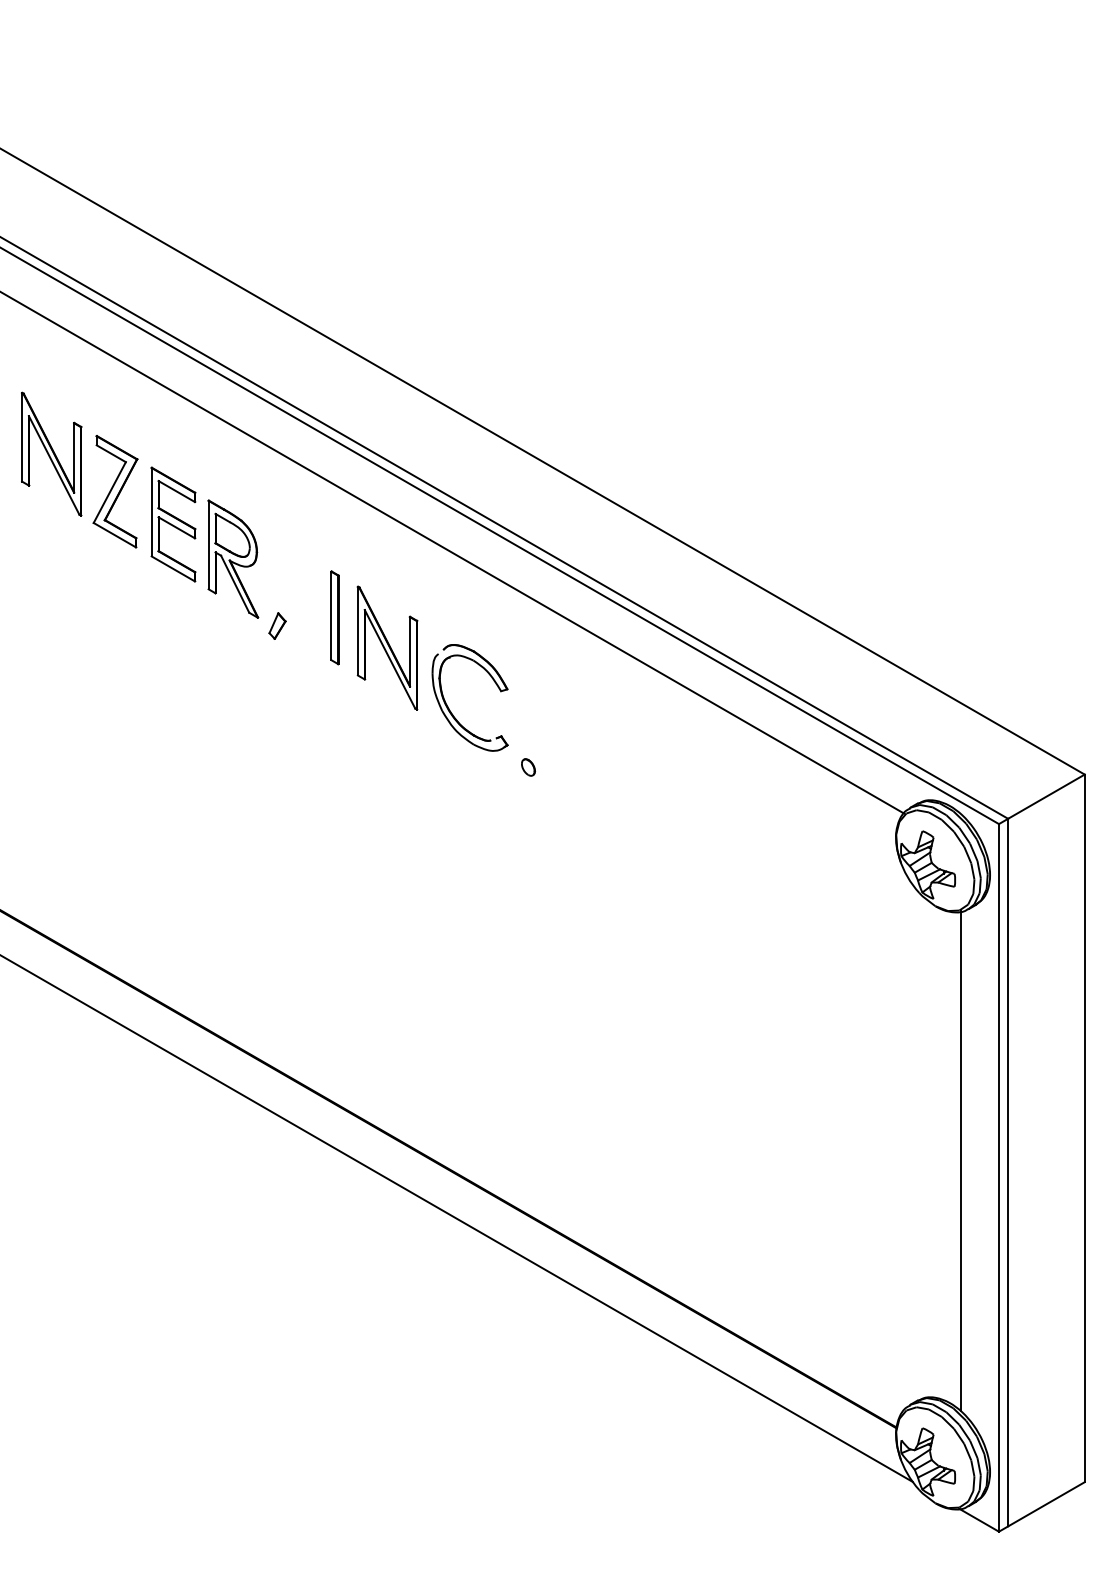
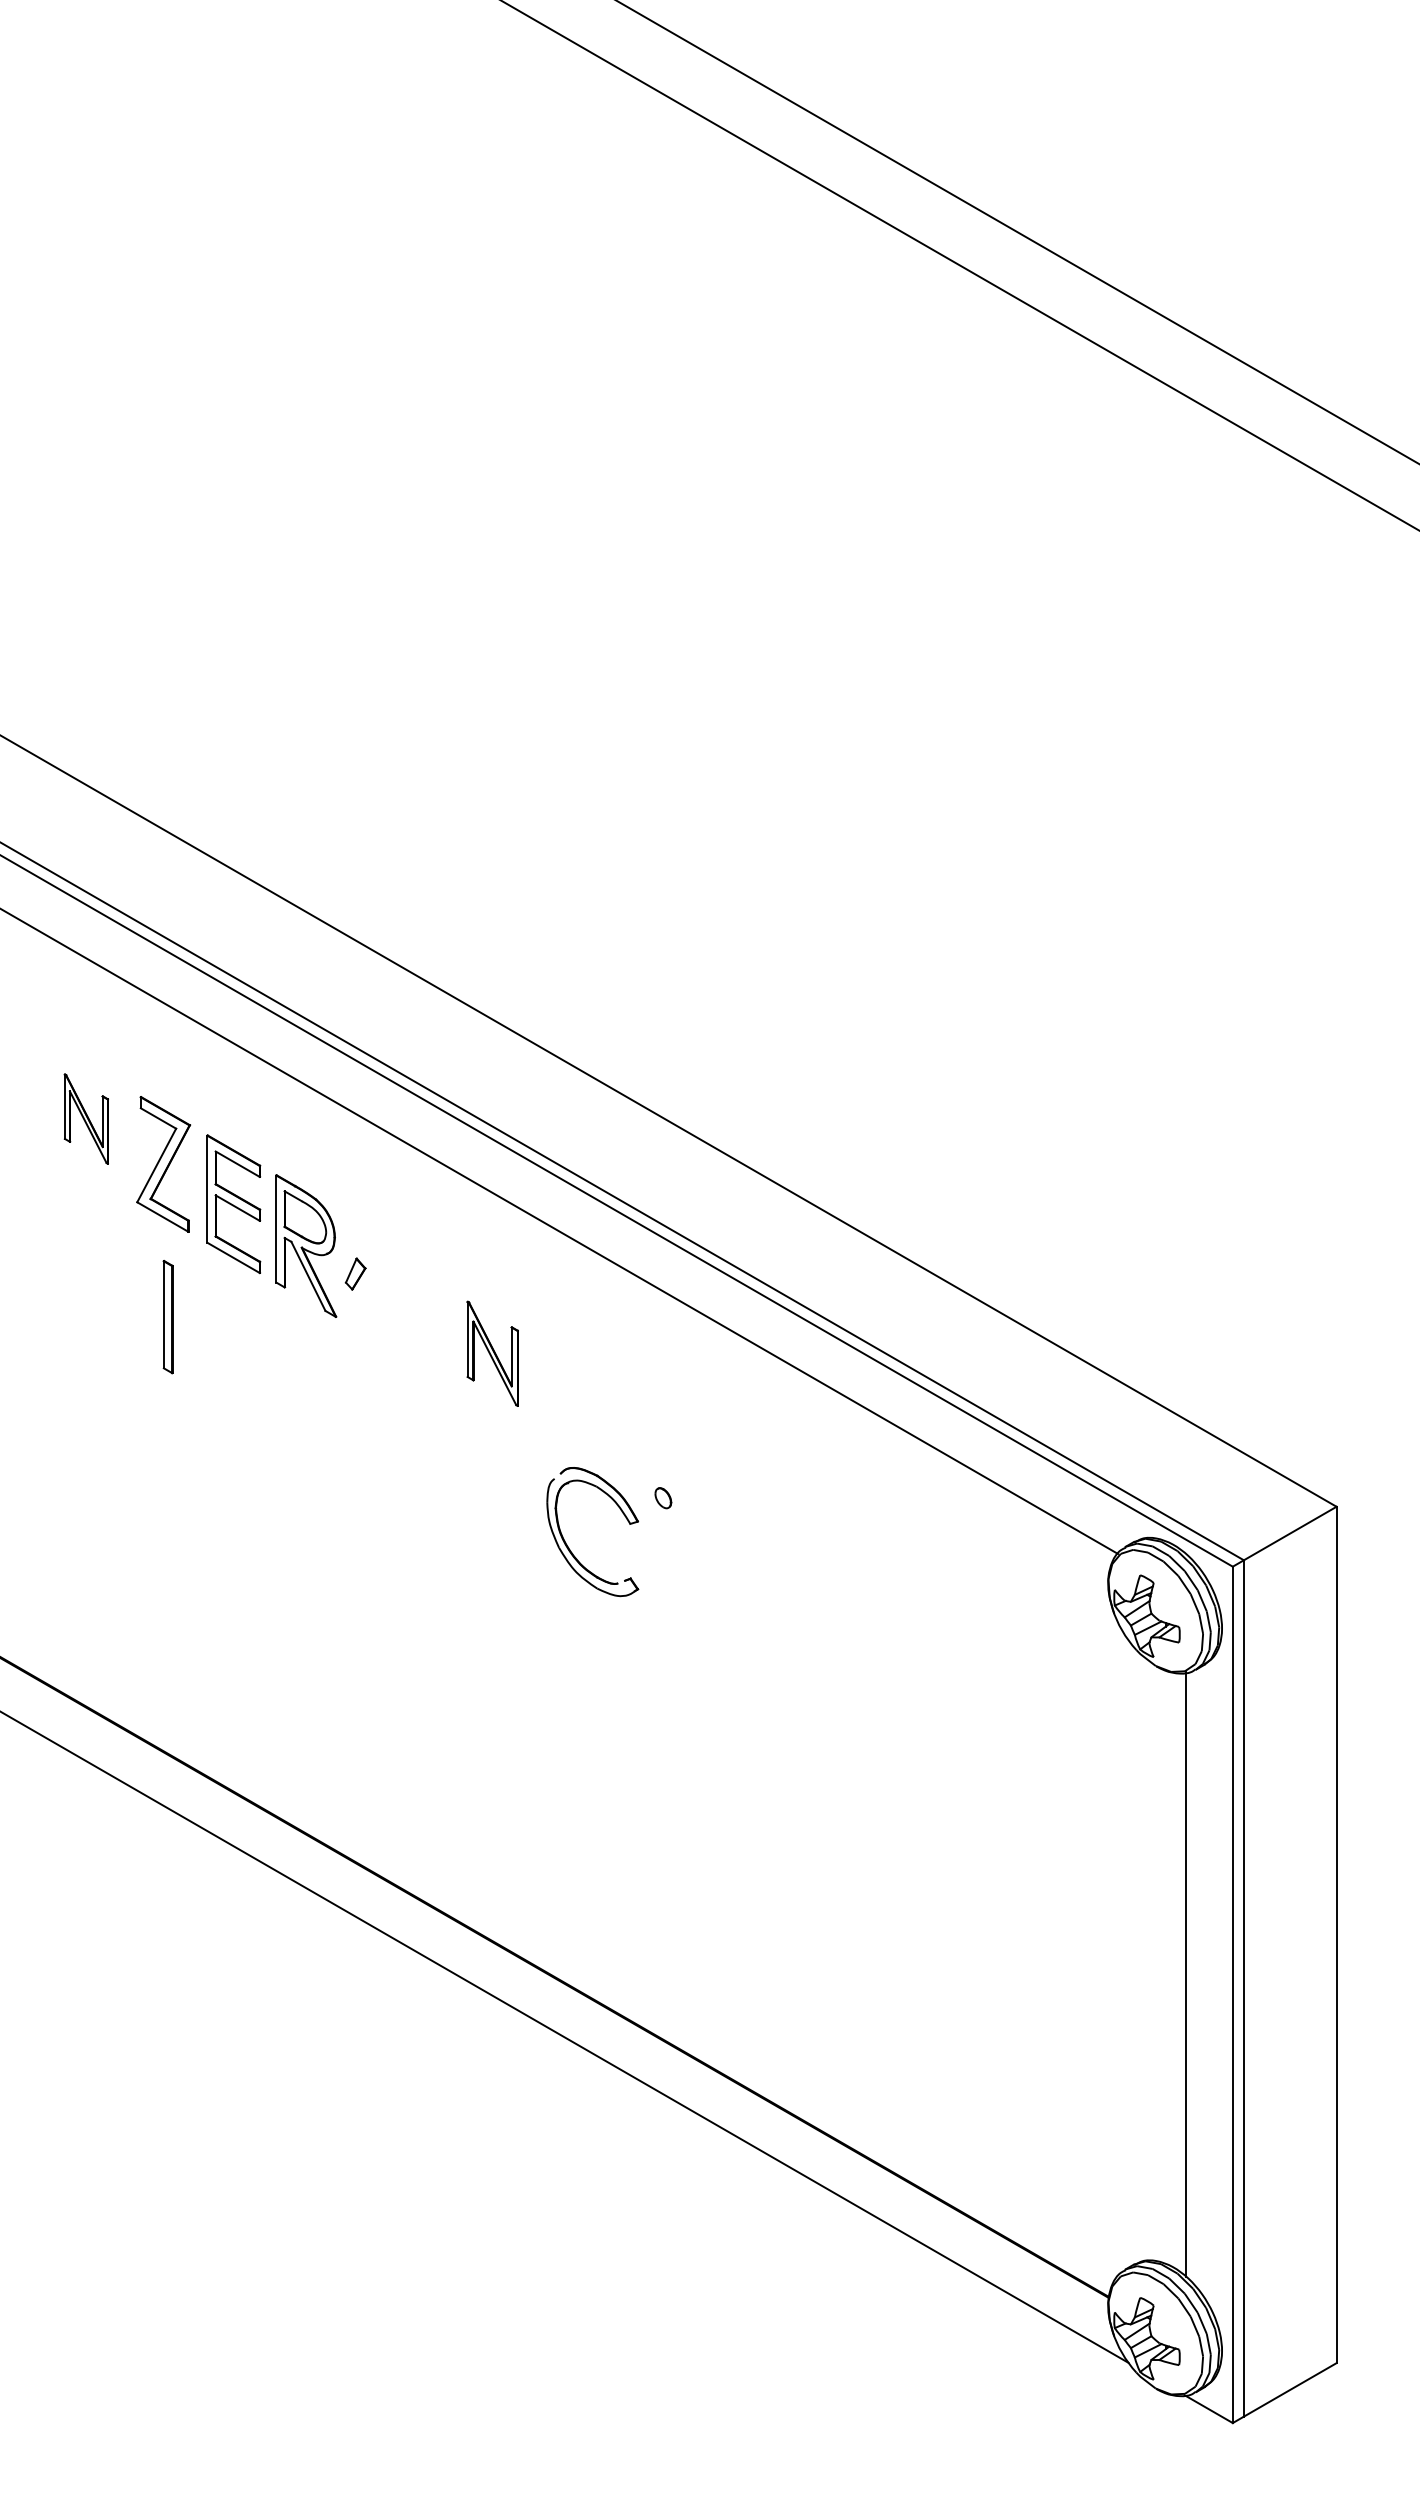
part: (51, 453) -> (86, 1118), size x0.6
part: (334, 618) -> (167, 1317), moved
part: (277, 625) -> (355, 1273), moved
part: (387, 647) -> (492, 1353), size x0.7
part: (450, 710) -> (569, 1547), moved

